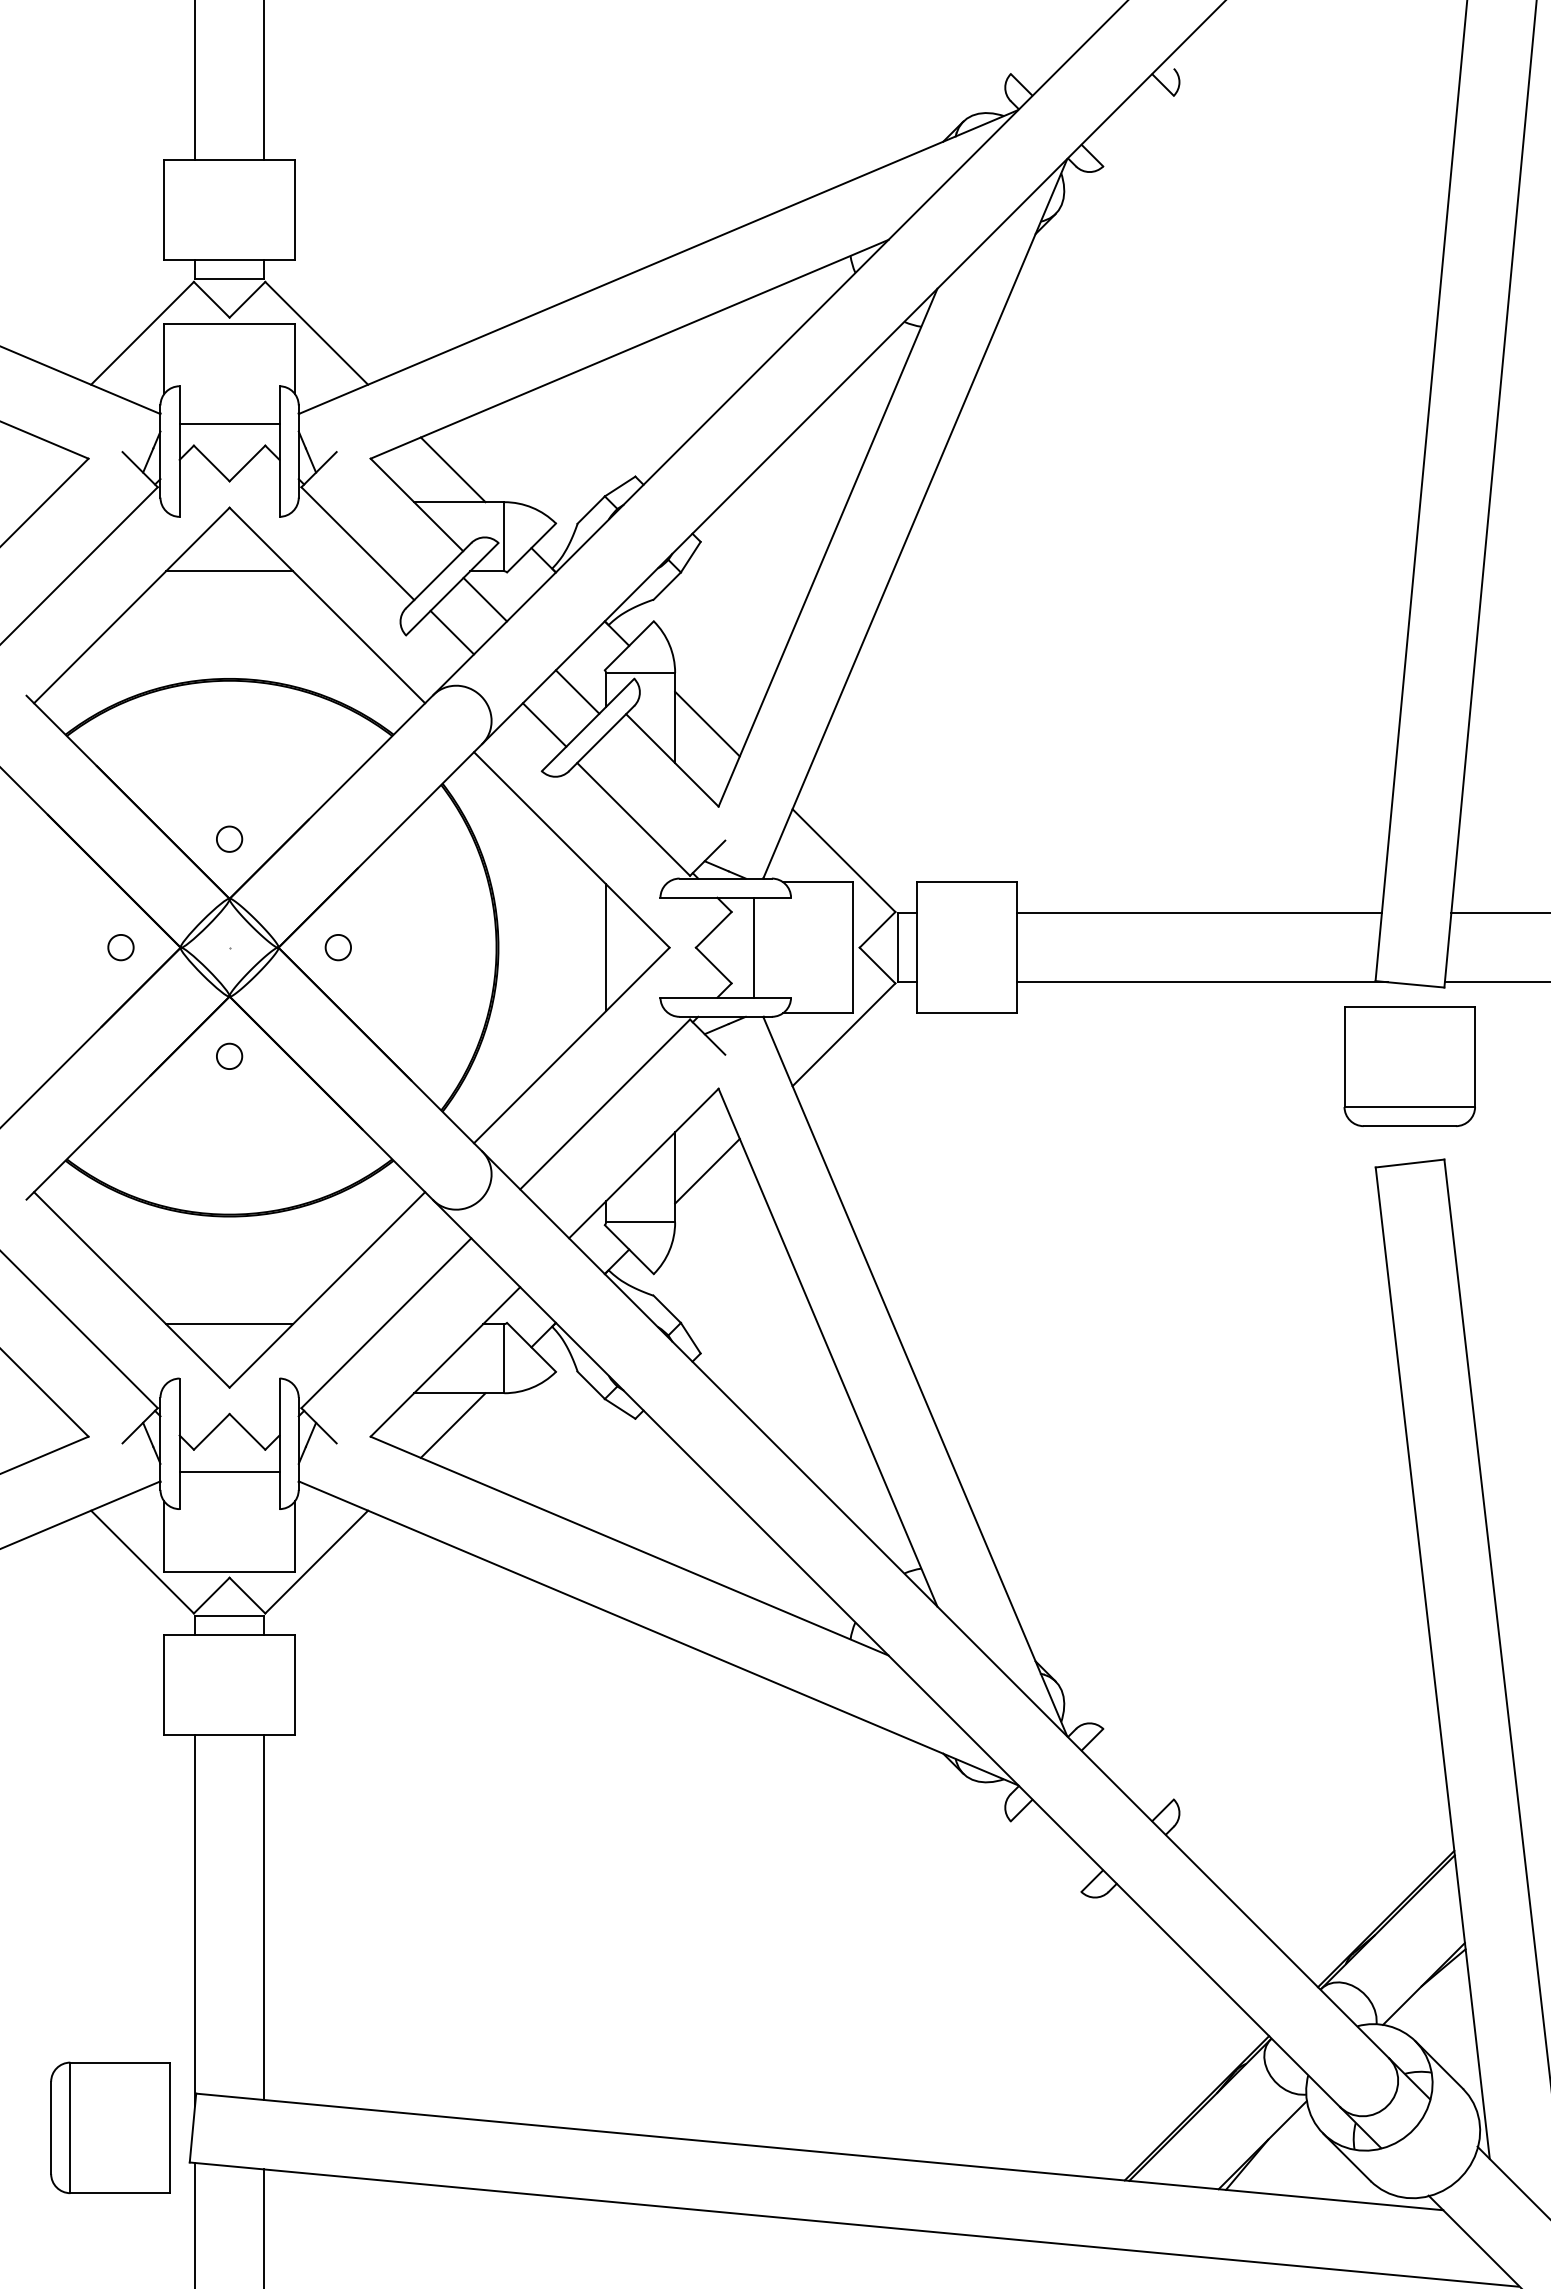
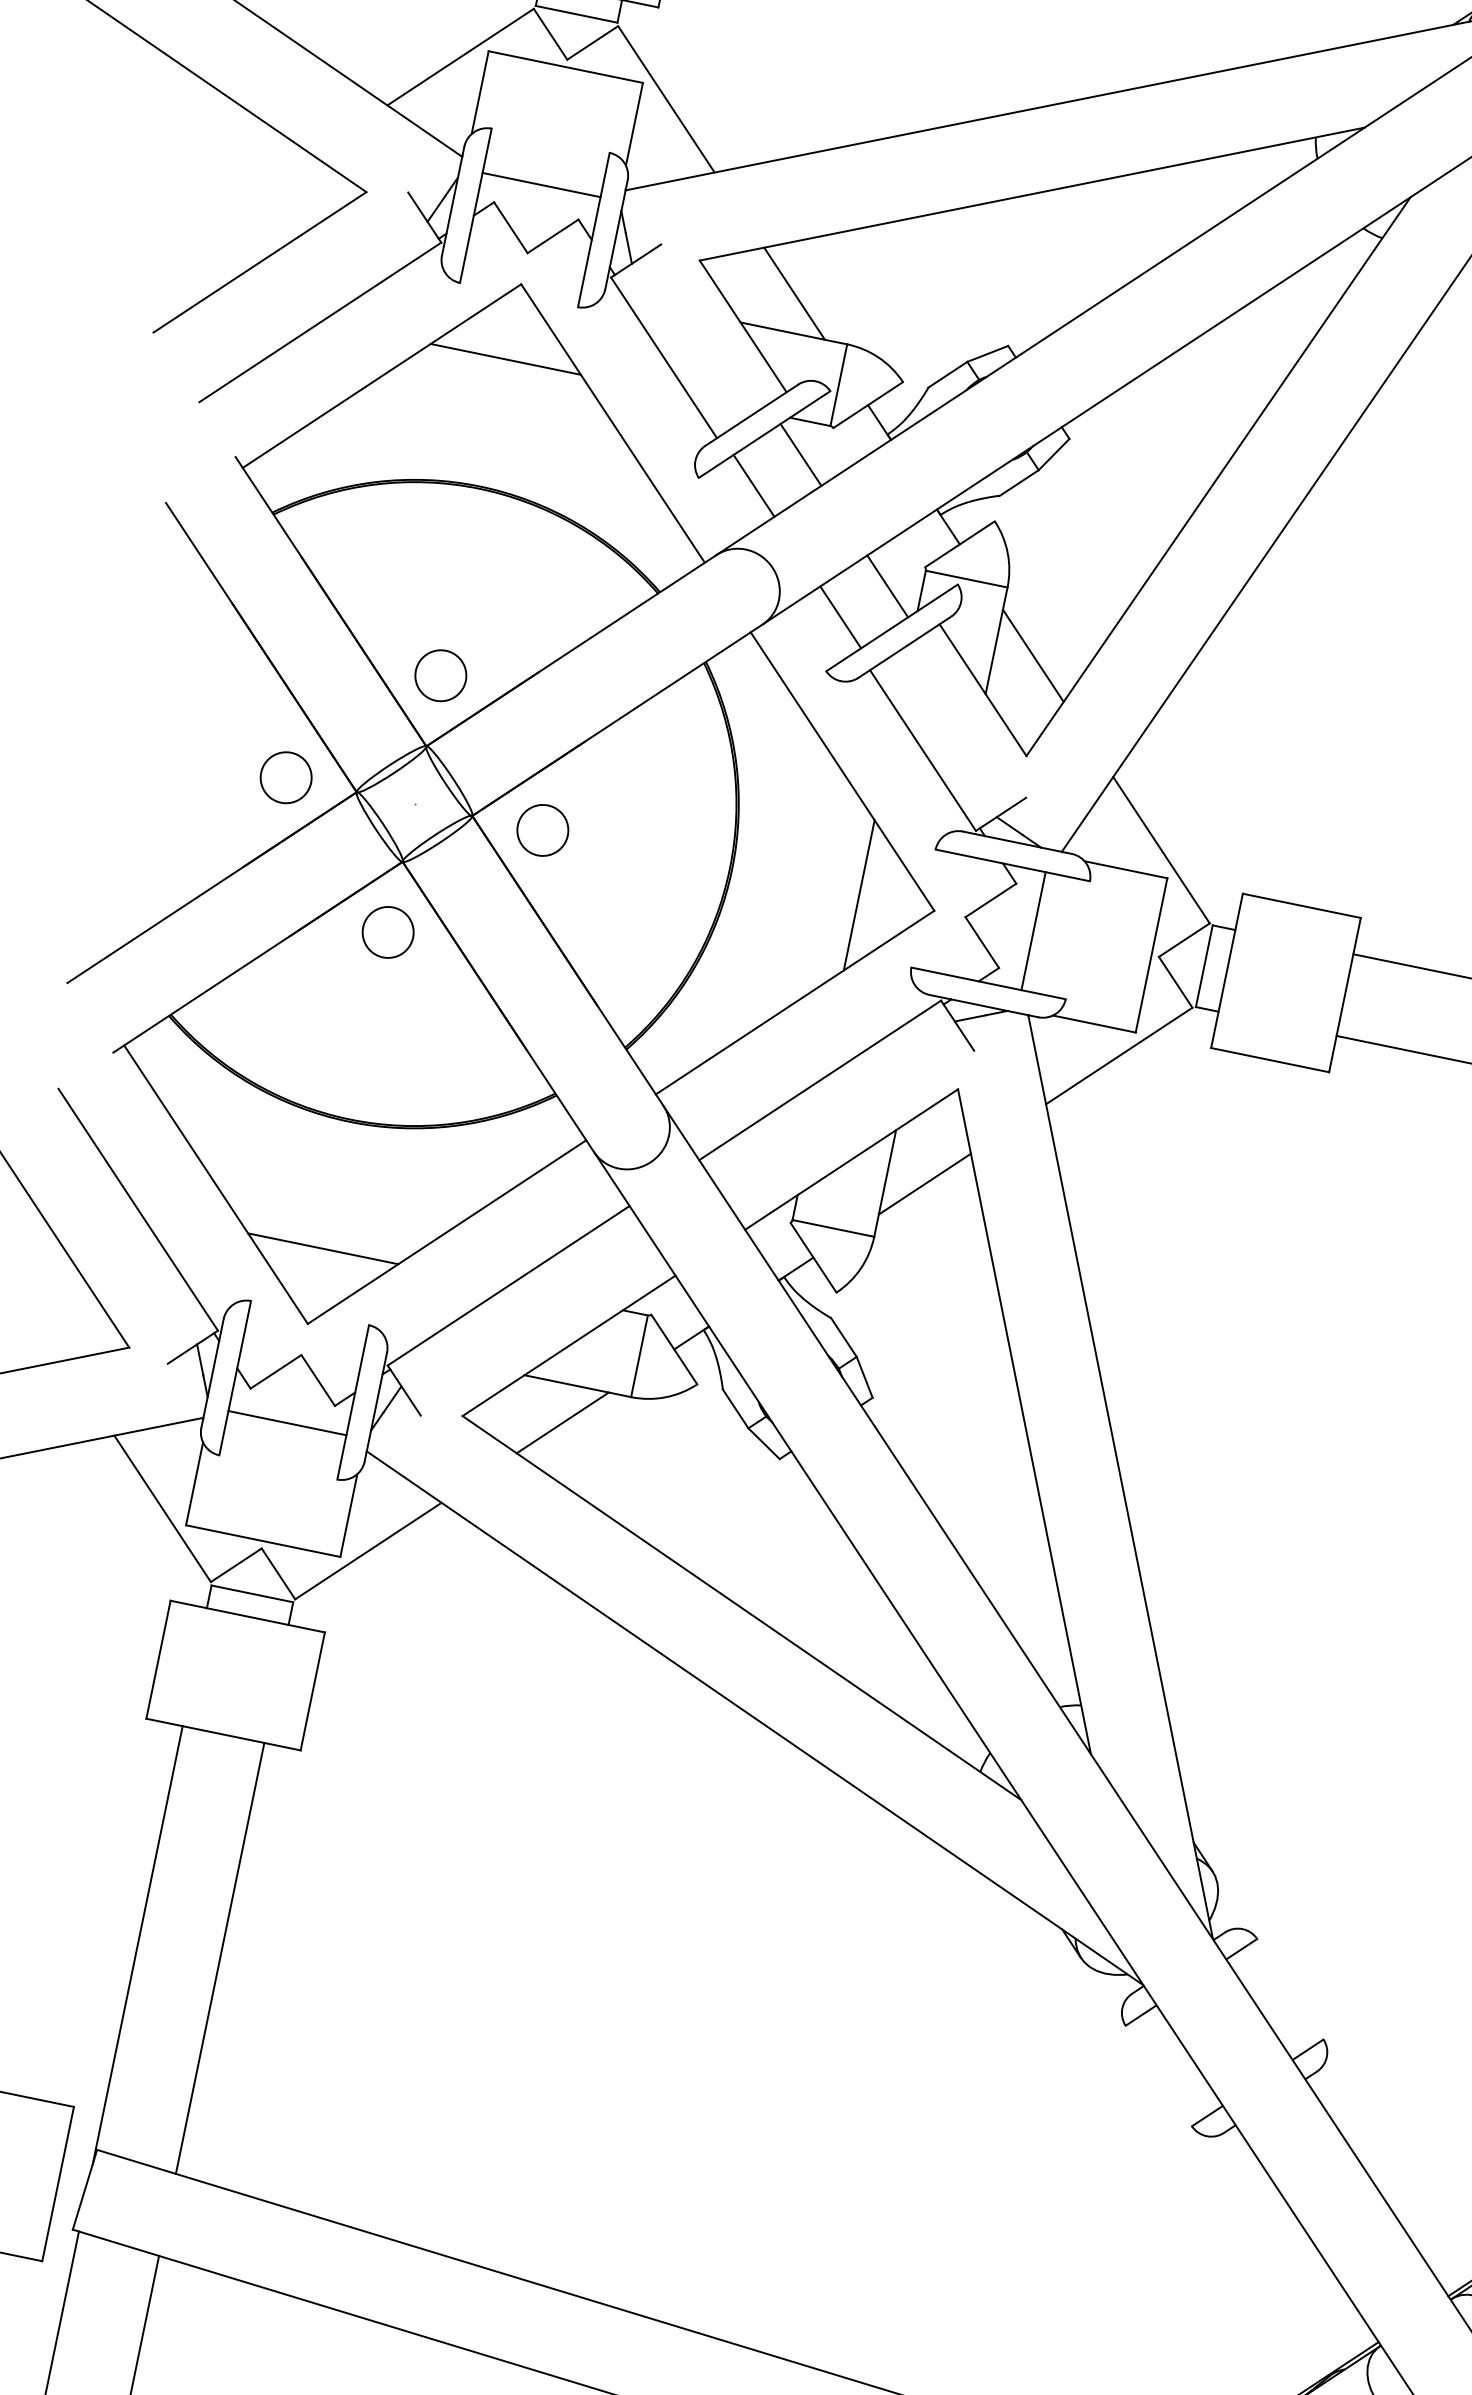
part: (229, 839) -> (440, 676), size x1.67
part: (120, 947) -> (285, 777), size x1.67
part: (338, 947) -> (543, 830), size x1.67
part: (229, 1056) -> (388, 932), size x1.67

